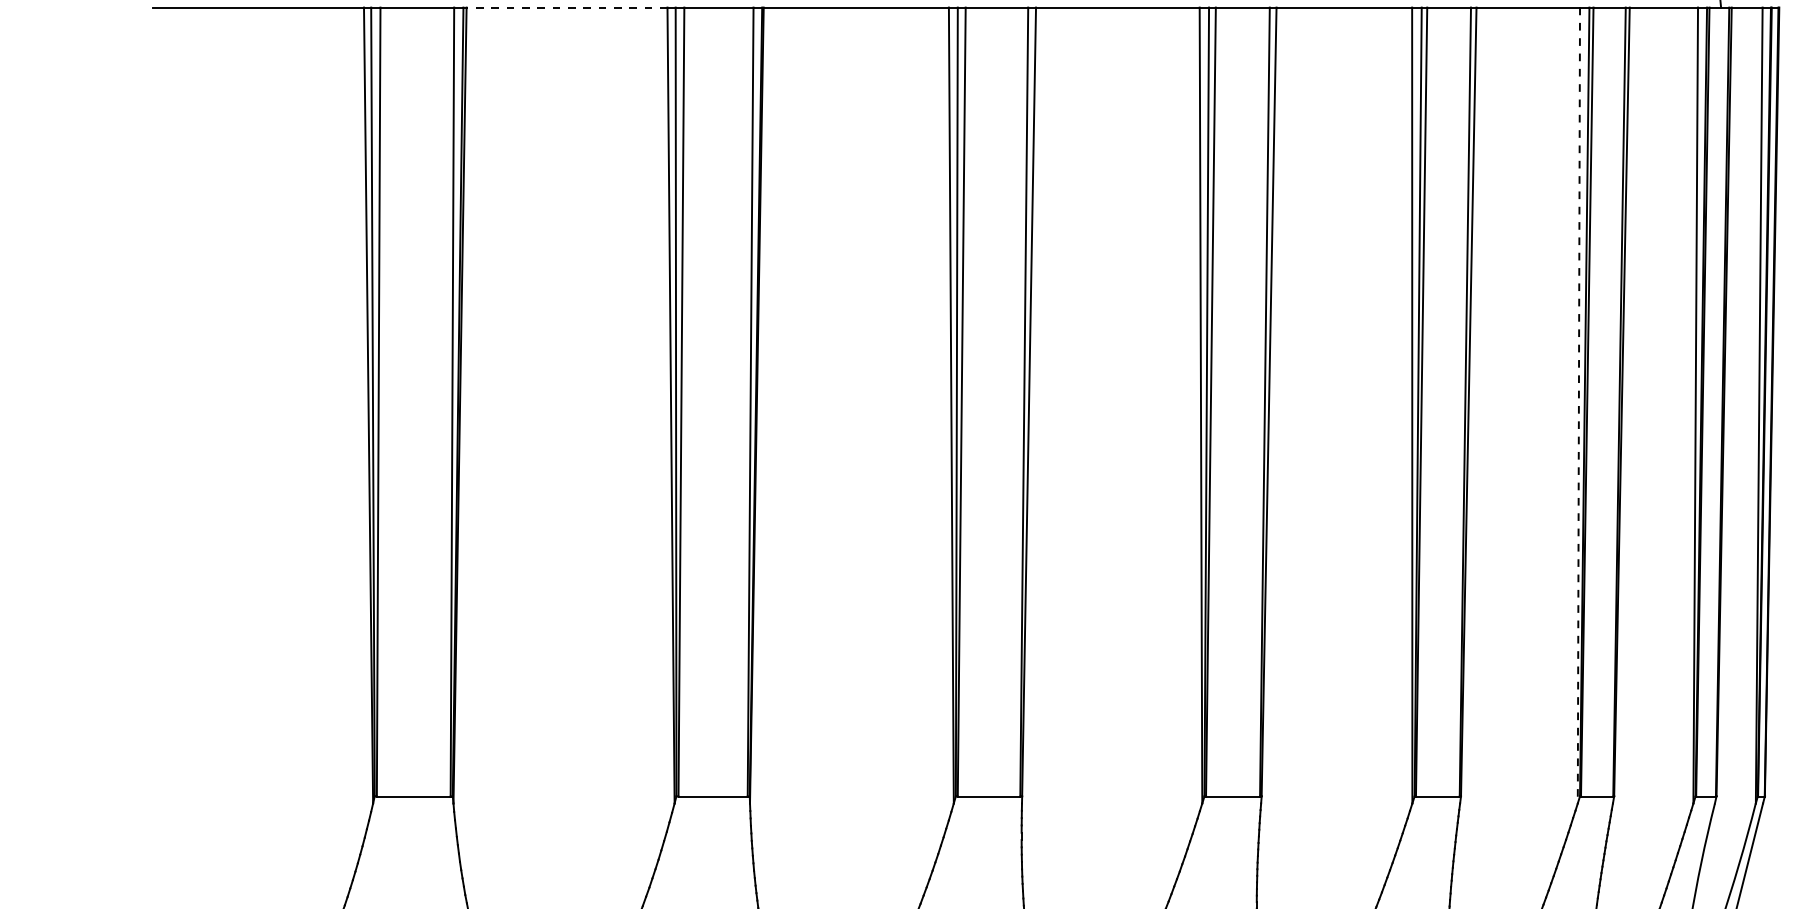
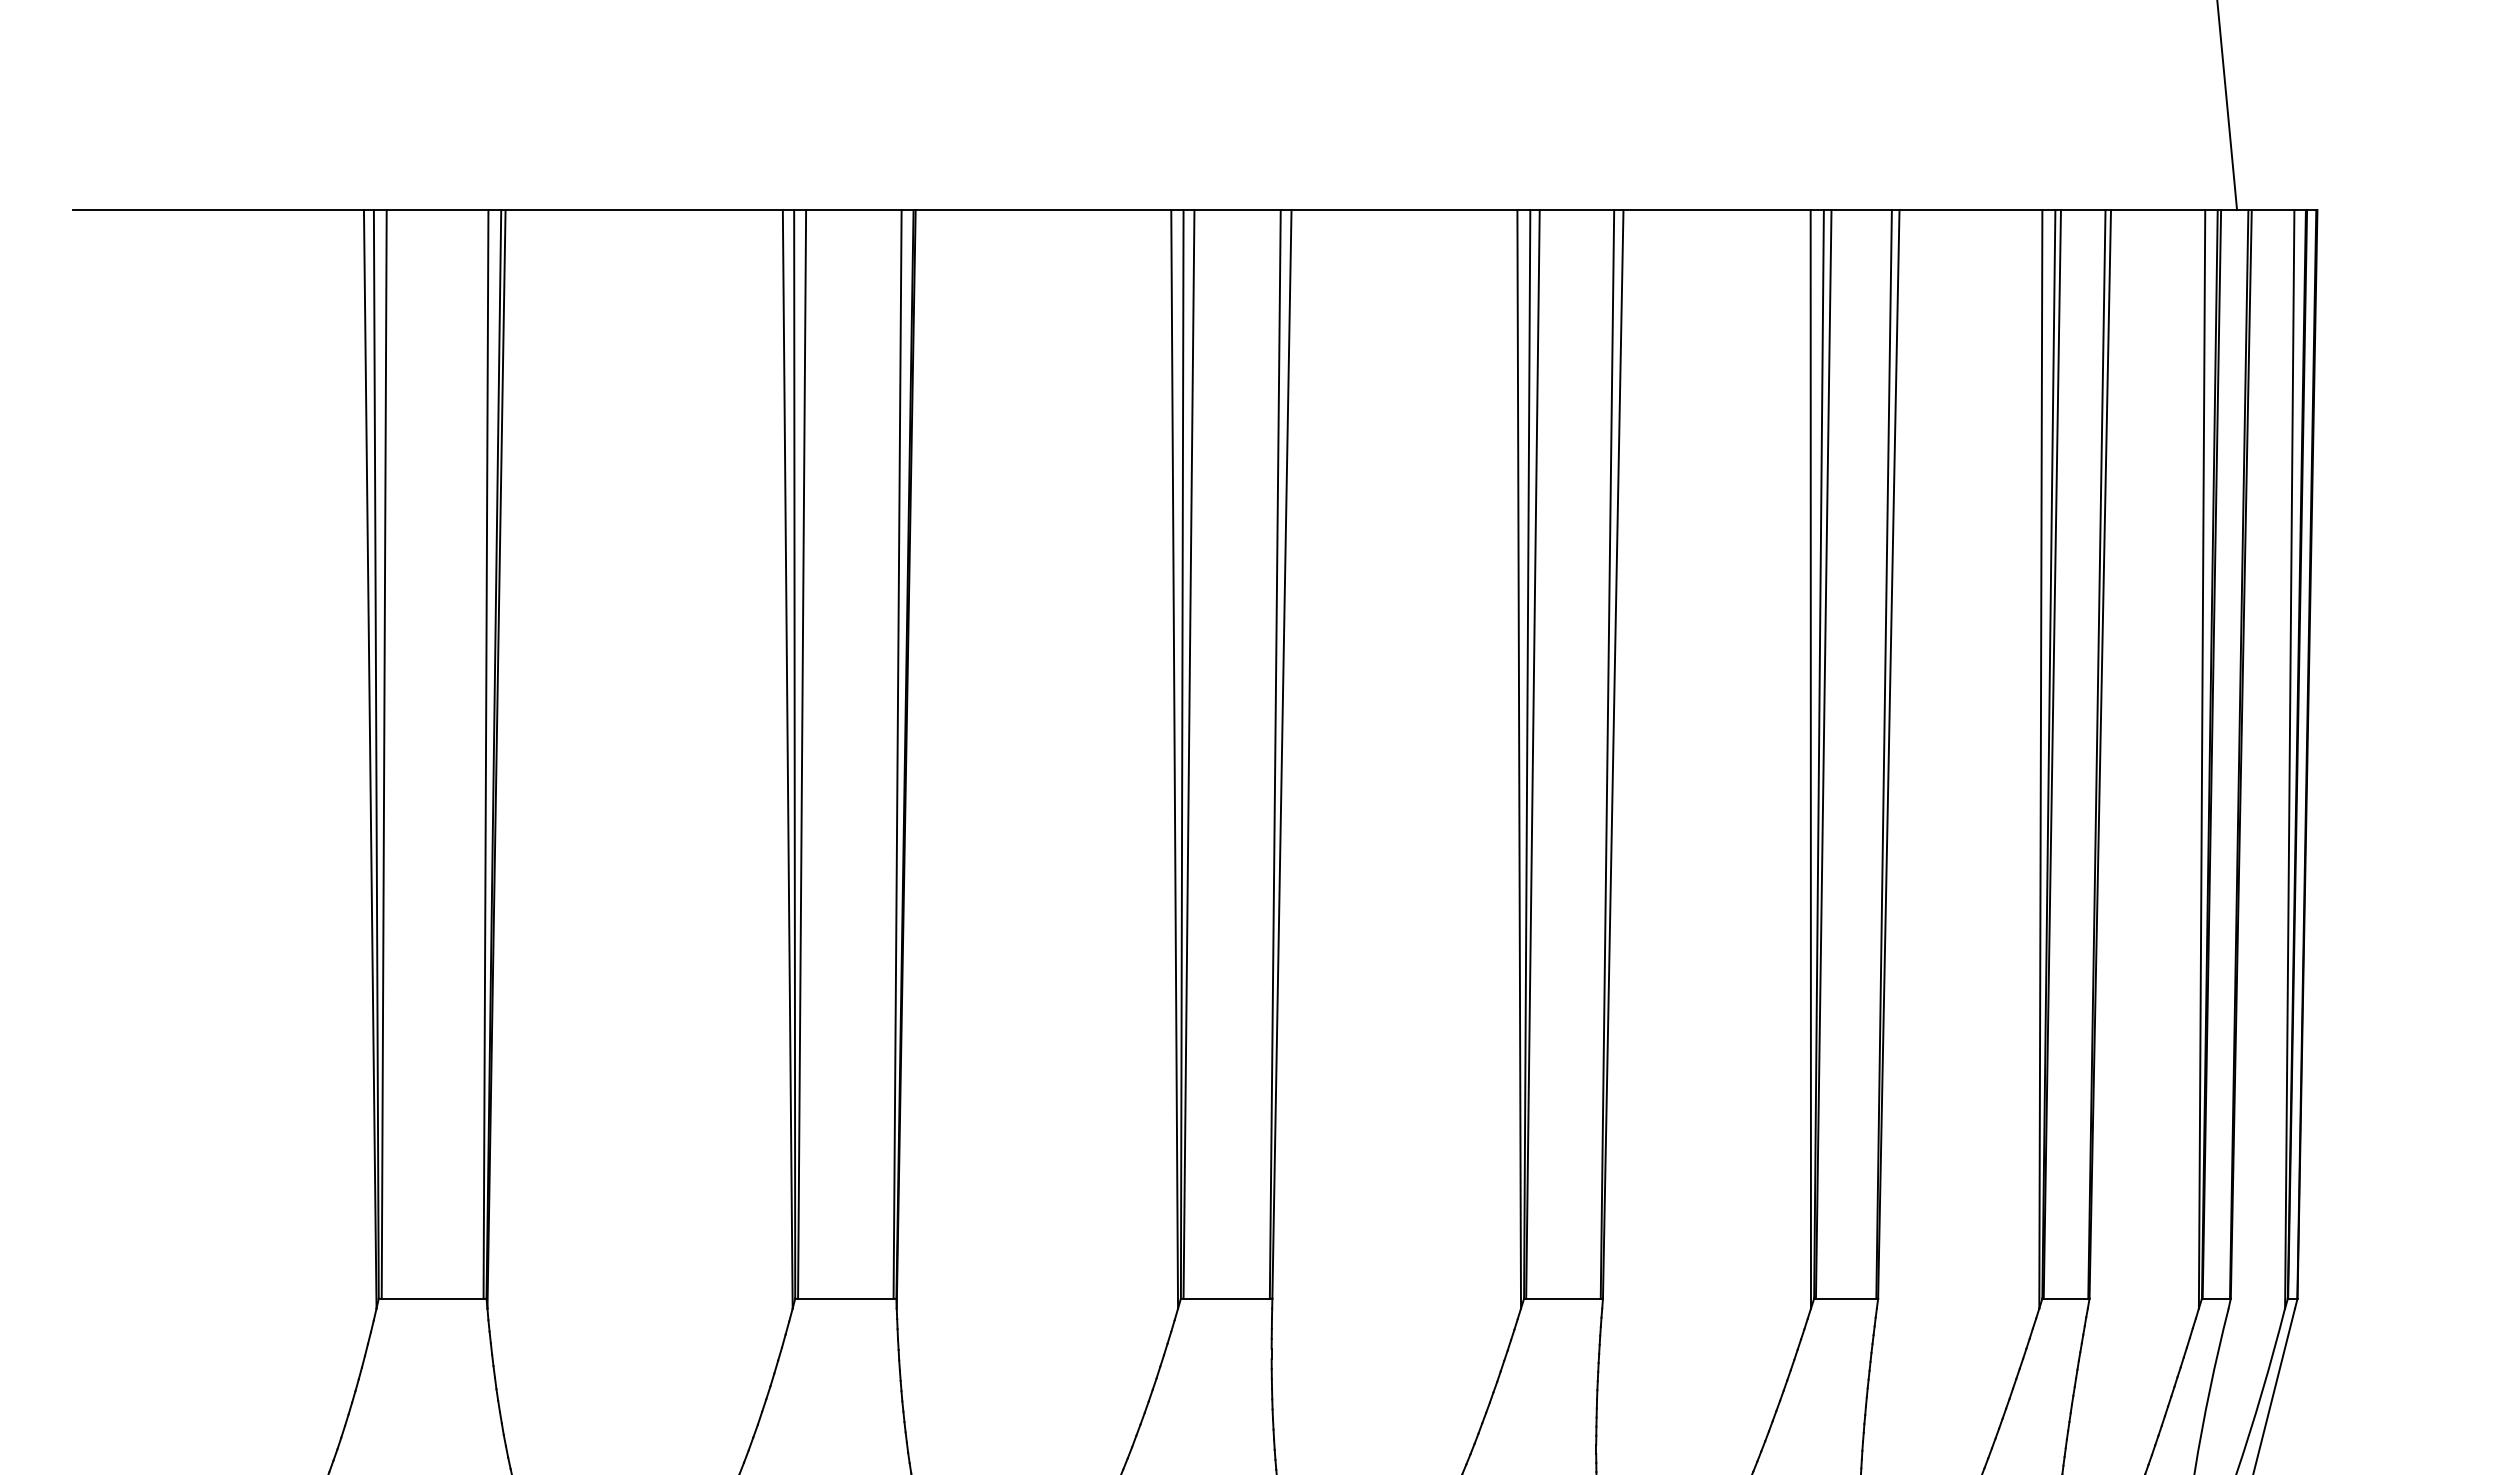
line: (567, 7) -> (644, 210), dashed -> solid
line: (1578, 405) -> (2040, 759), dashed -> solid

